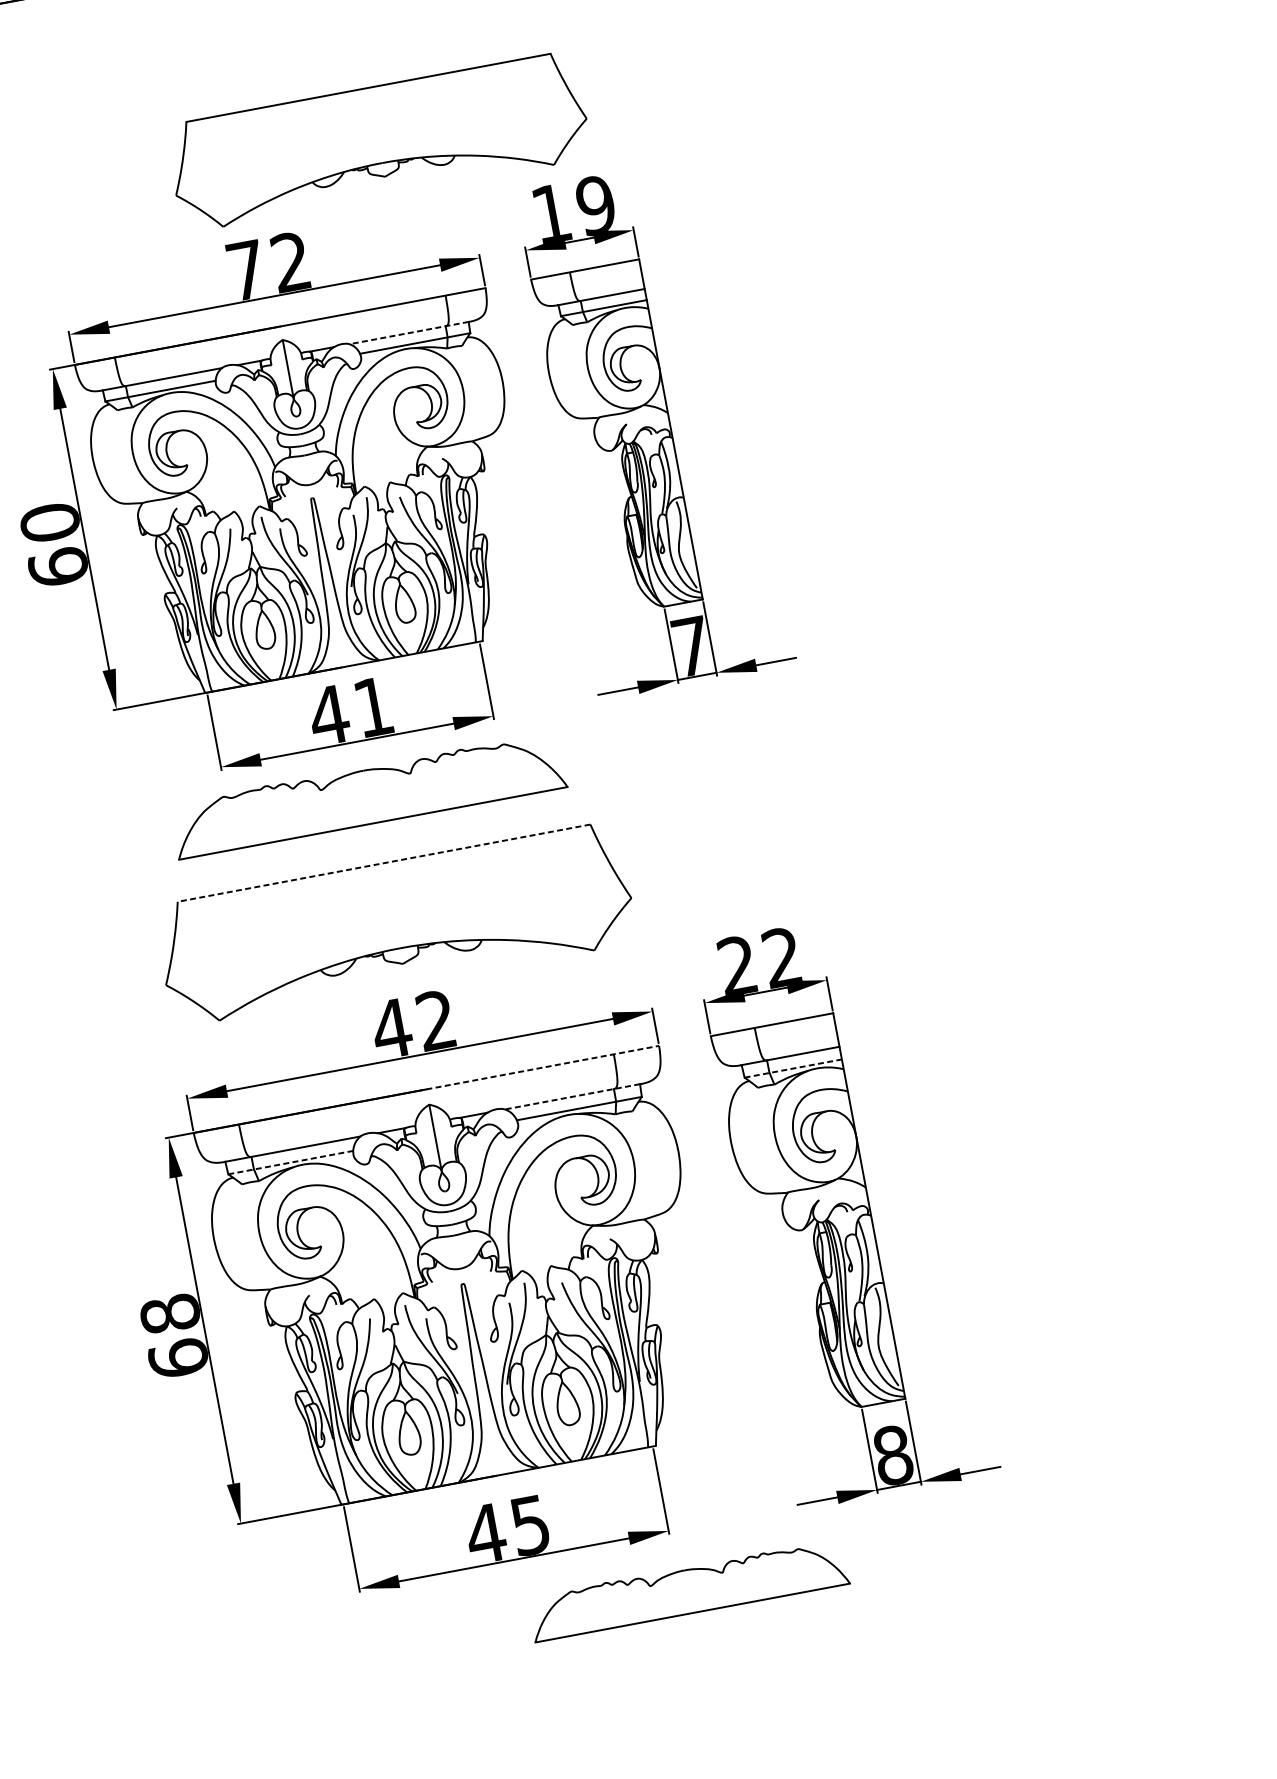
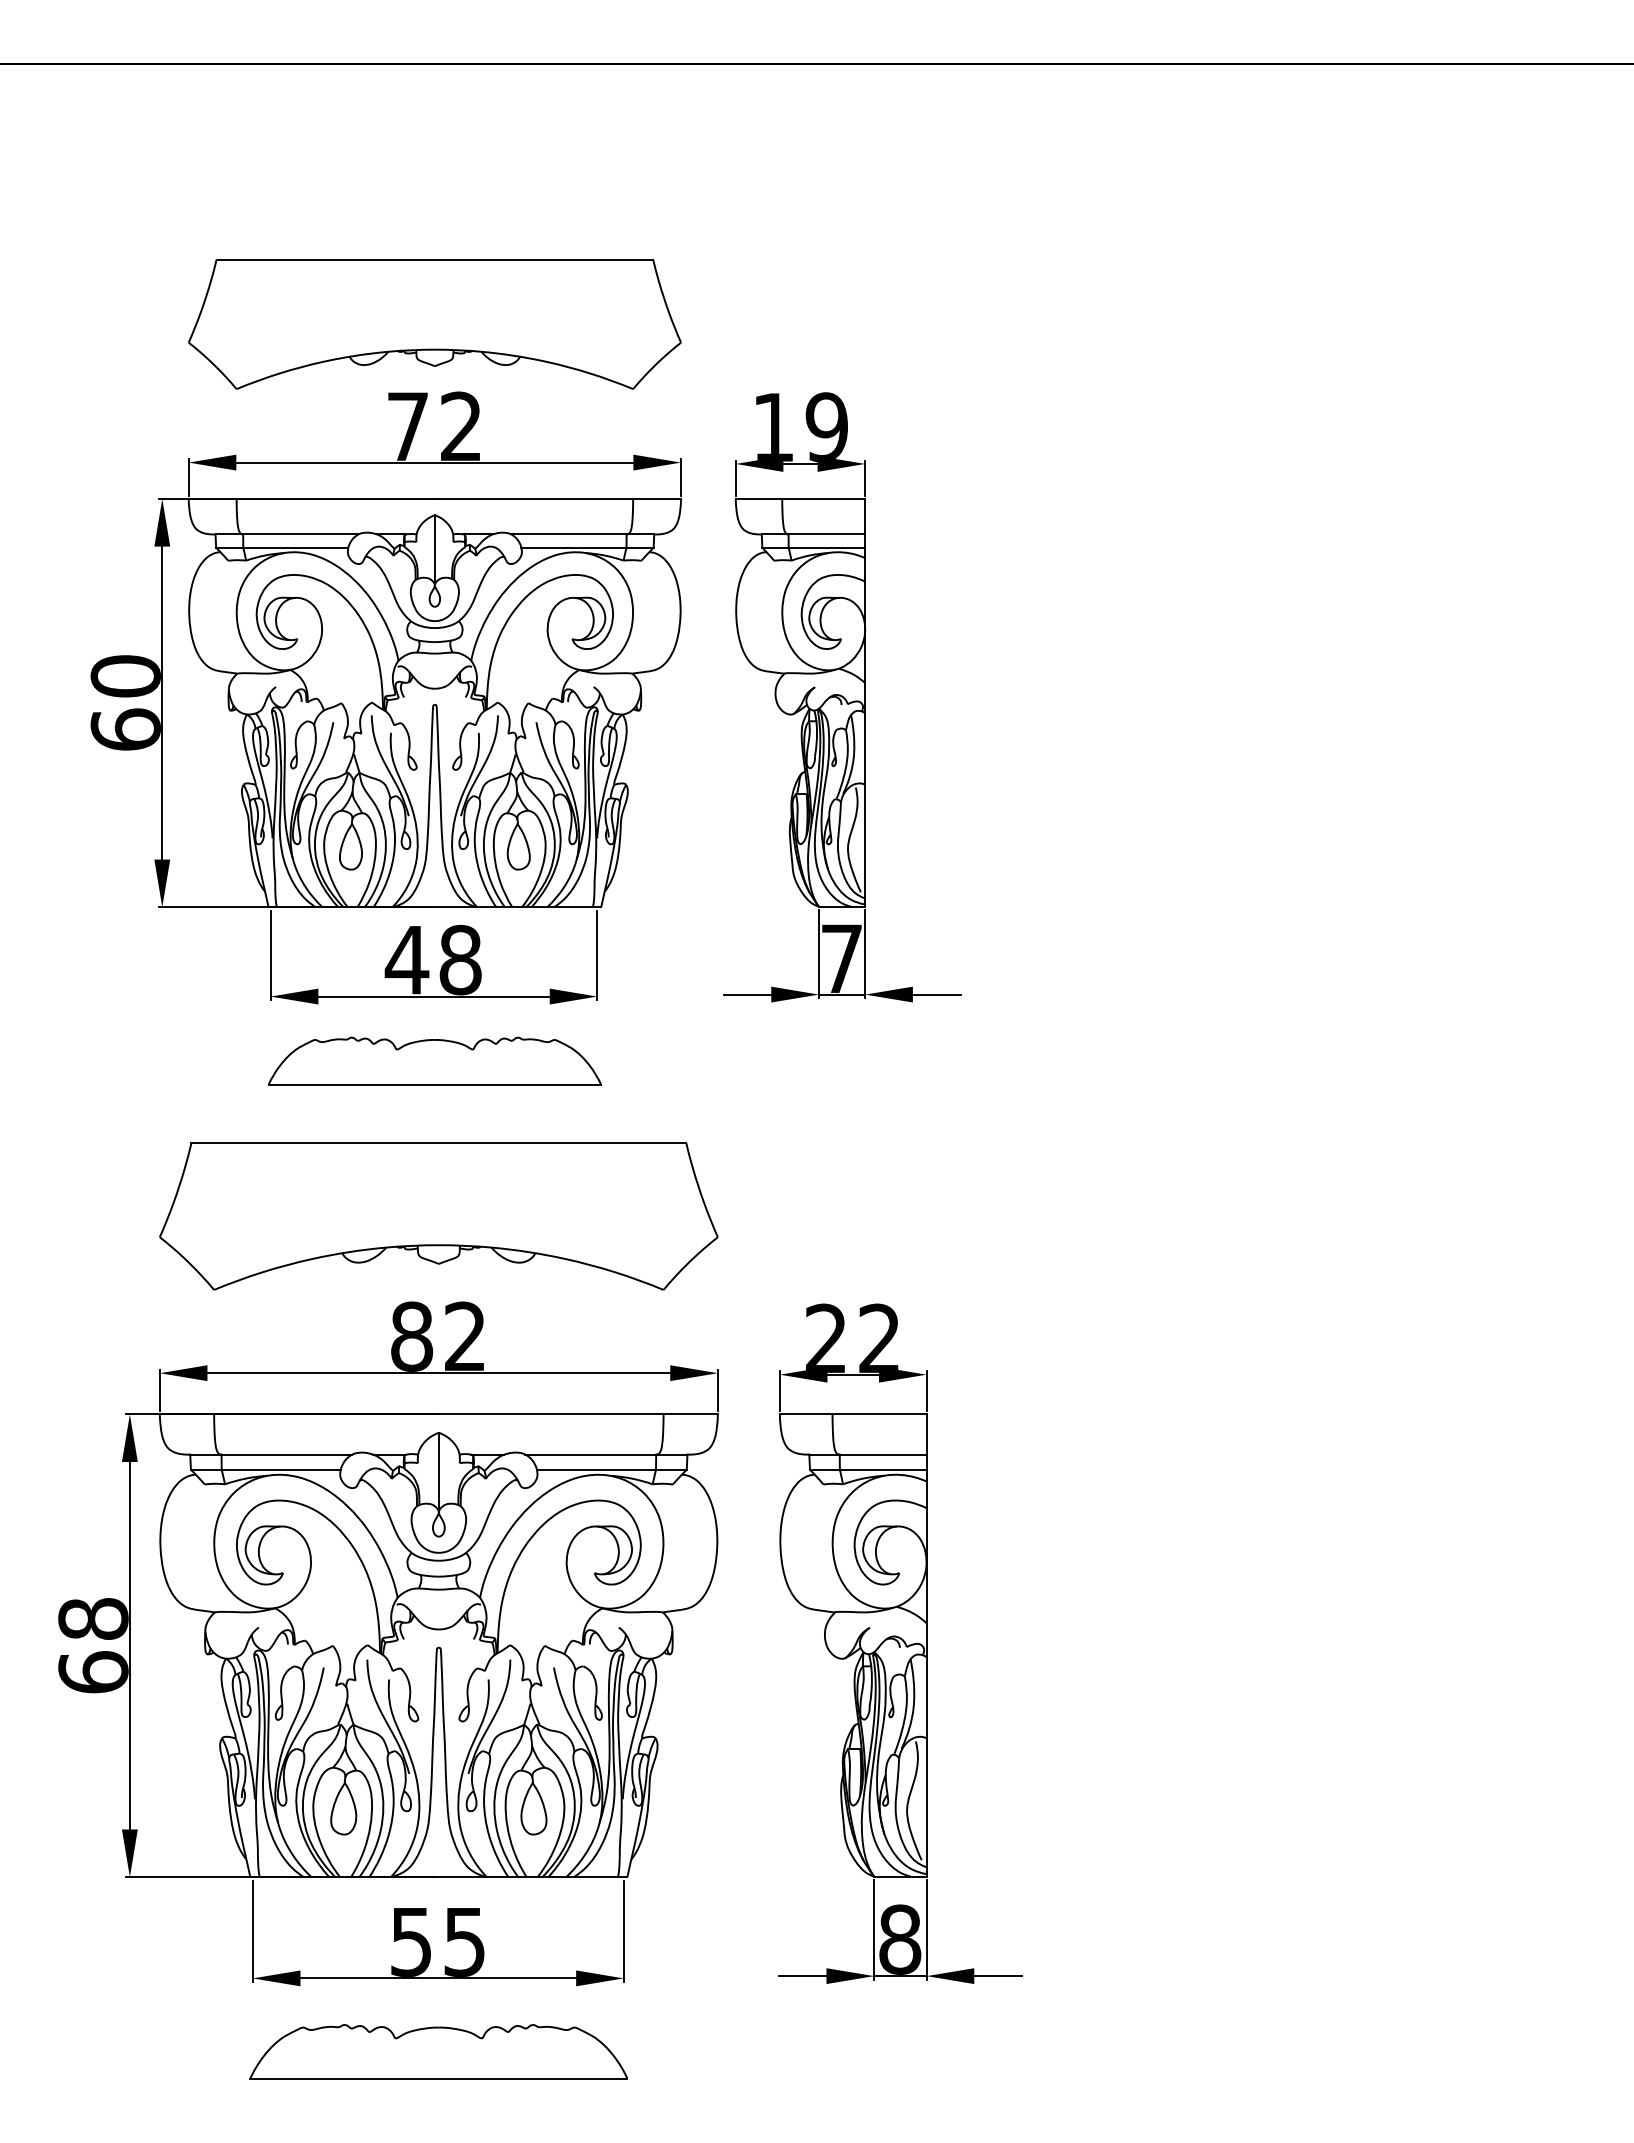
part: (378, 142) -> (434, 324), moved
line: (408, 333) -> (582, 534), dashed -> solid
text: (373, 706) -> (460, 959), 41 -> 48
part: (367, 794) -> (434, 1060), size x0.71
line: (383, 863) -> (438, 1143), dashed -> solid
text: (391, 1028) -> (411, 1336), 42 -> 82
line: (542, 1067) -> (578, 1414), dashed -> solid
line: (793, 1068) -> (868, 1469), dashed -> solid
line: (572, 1096) -> (606, 1454), dashed -> solid
line: (290, 1162) -> (265, 1469), dashed -> solid
text: (486, 1534) -> (411, 1942), 45 -> 55
part: (688, 1590) -> (438, 2051), moved

